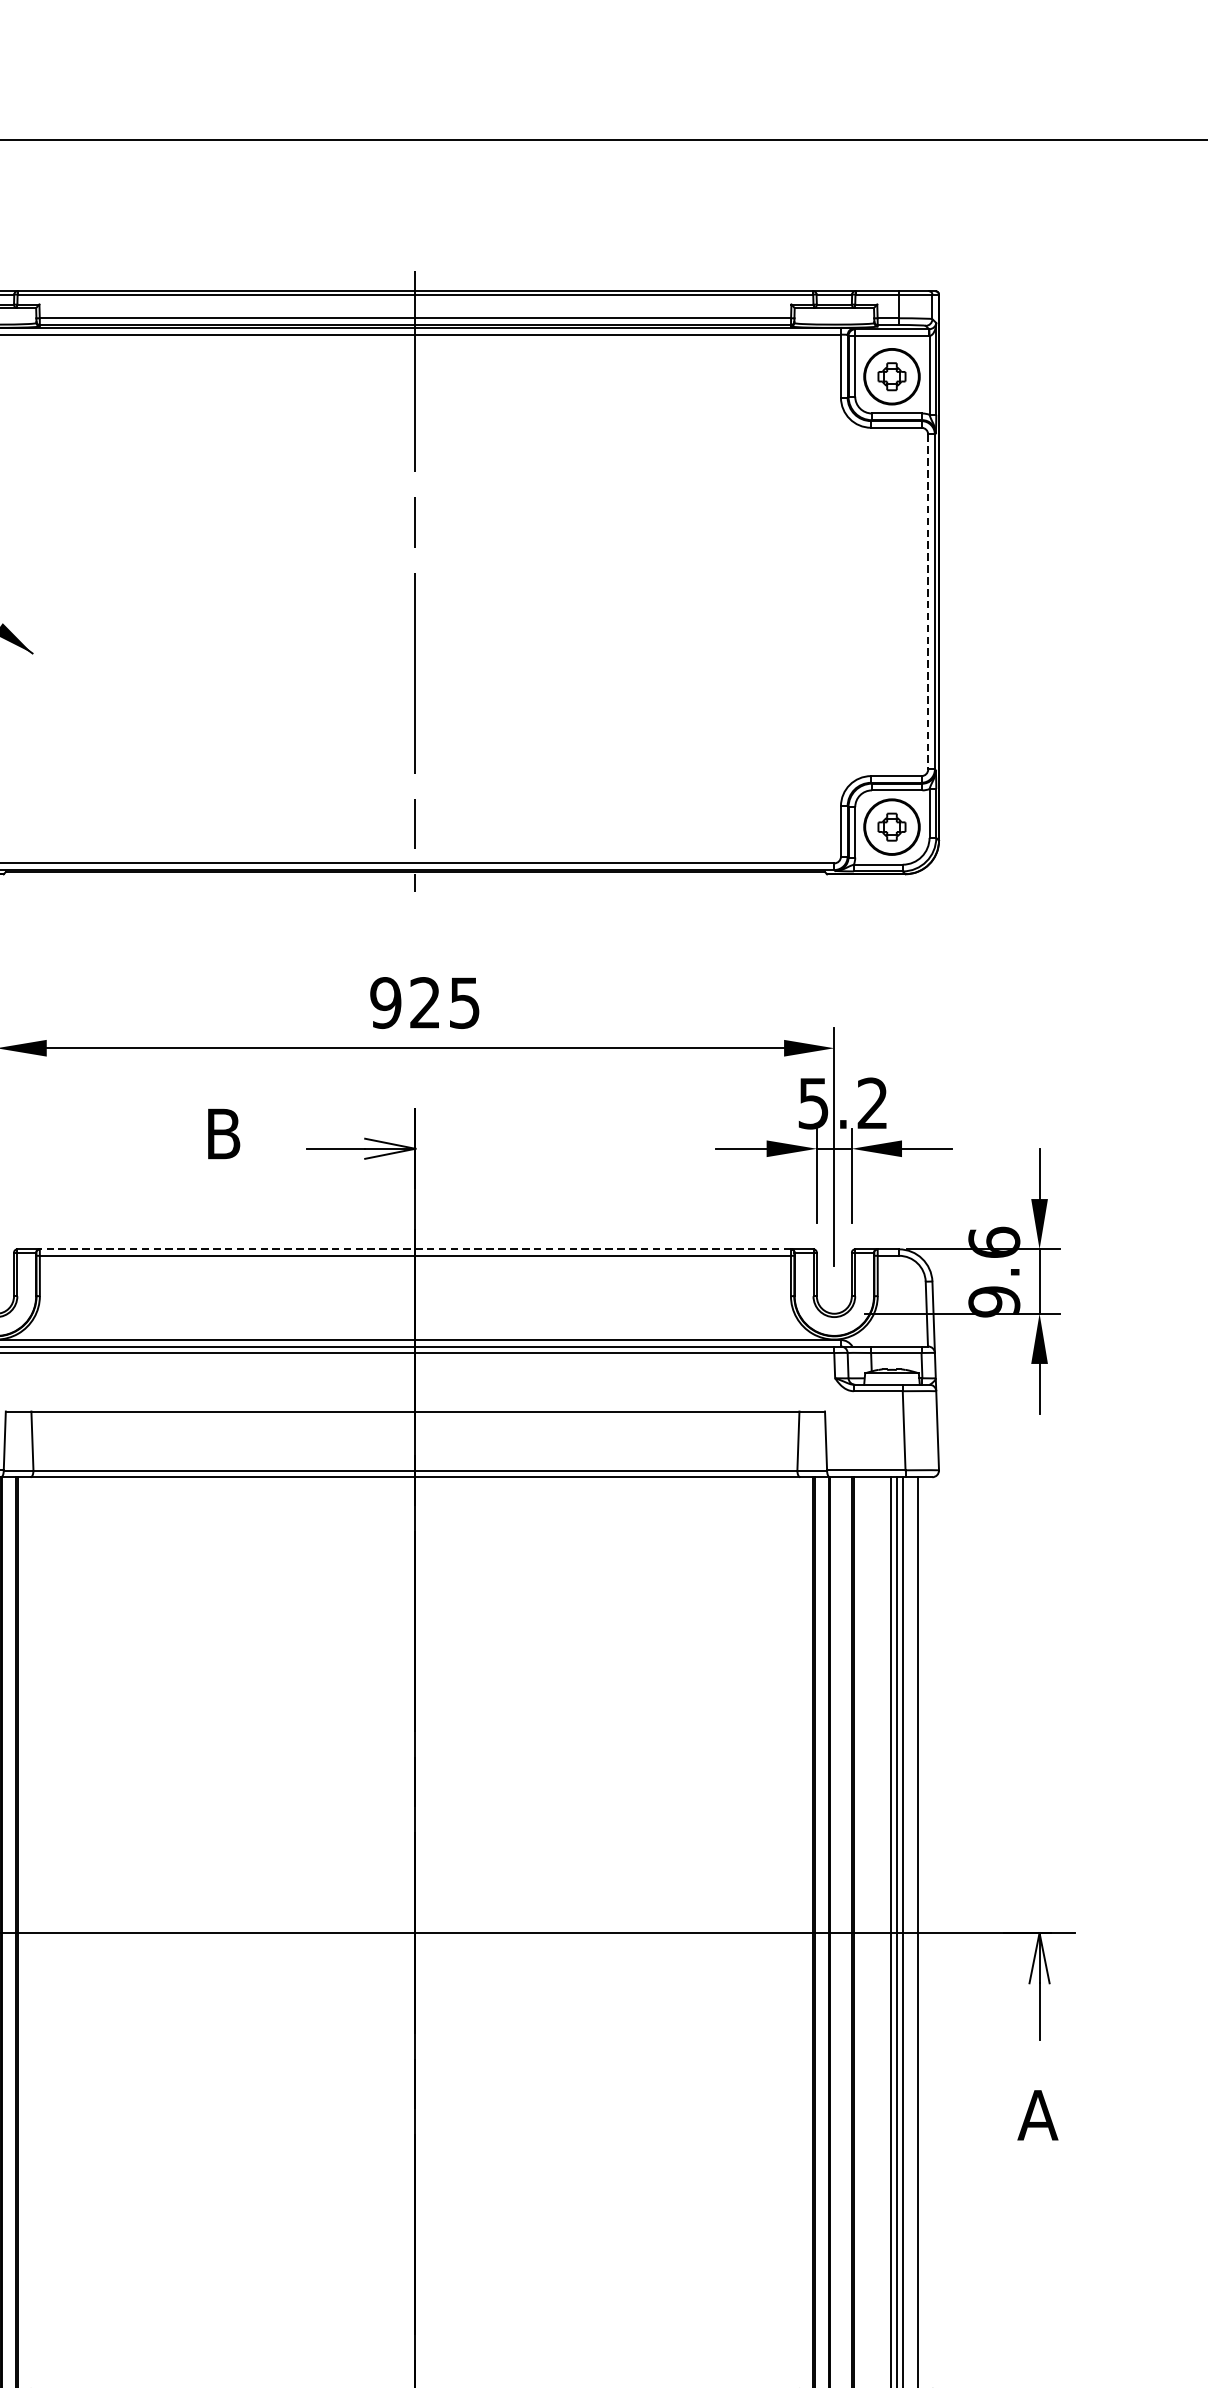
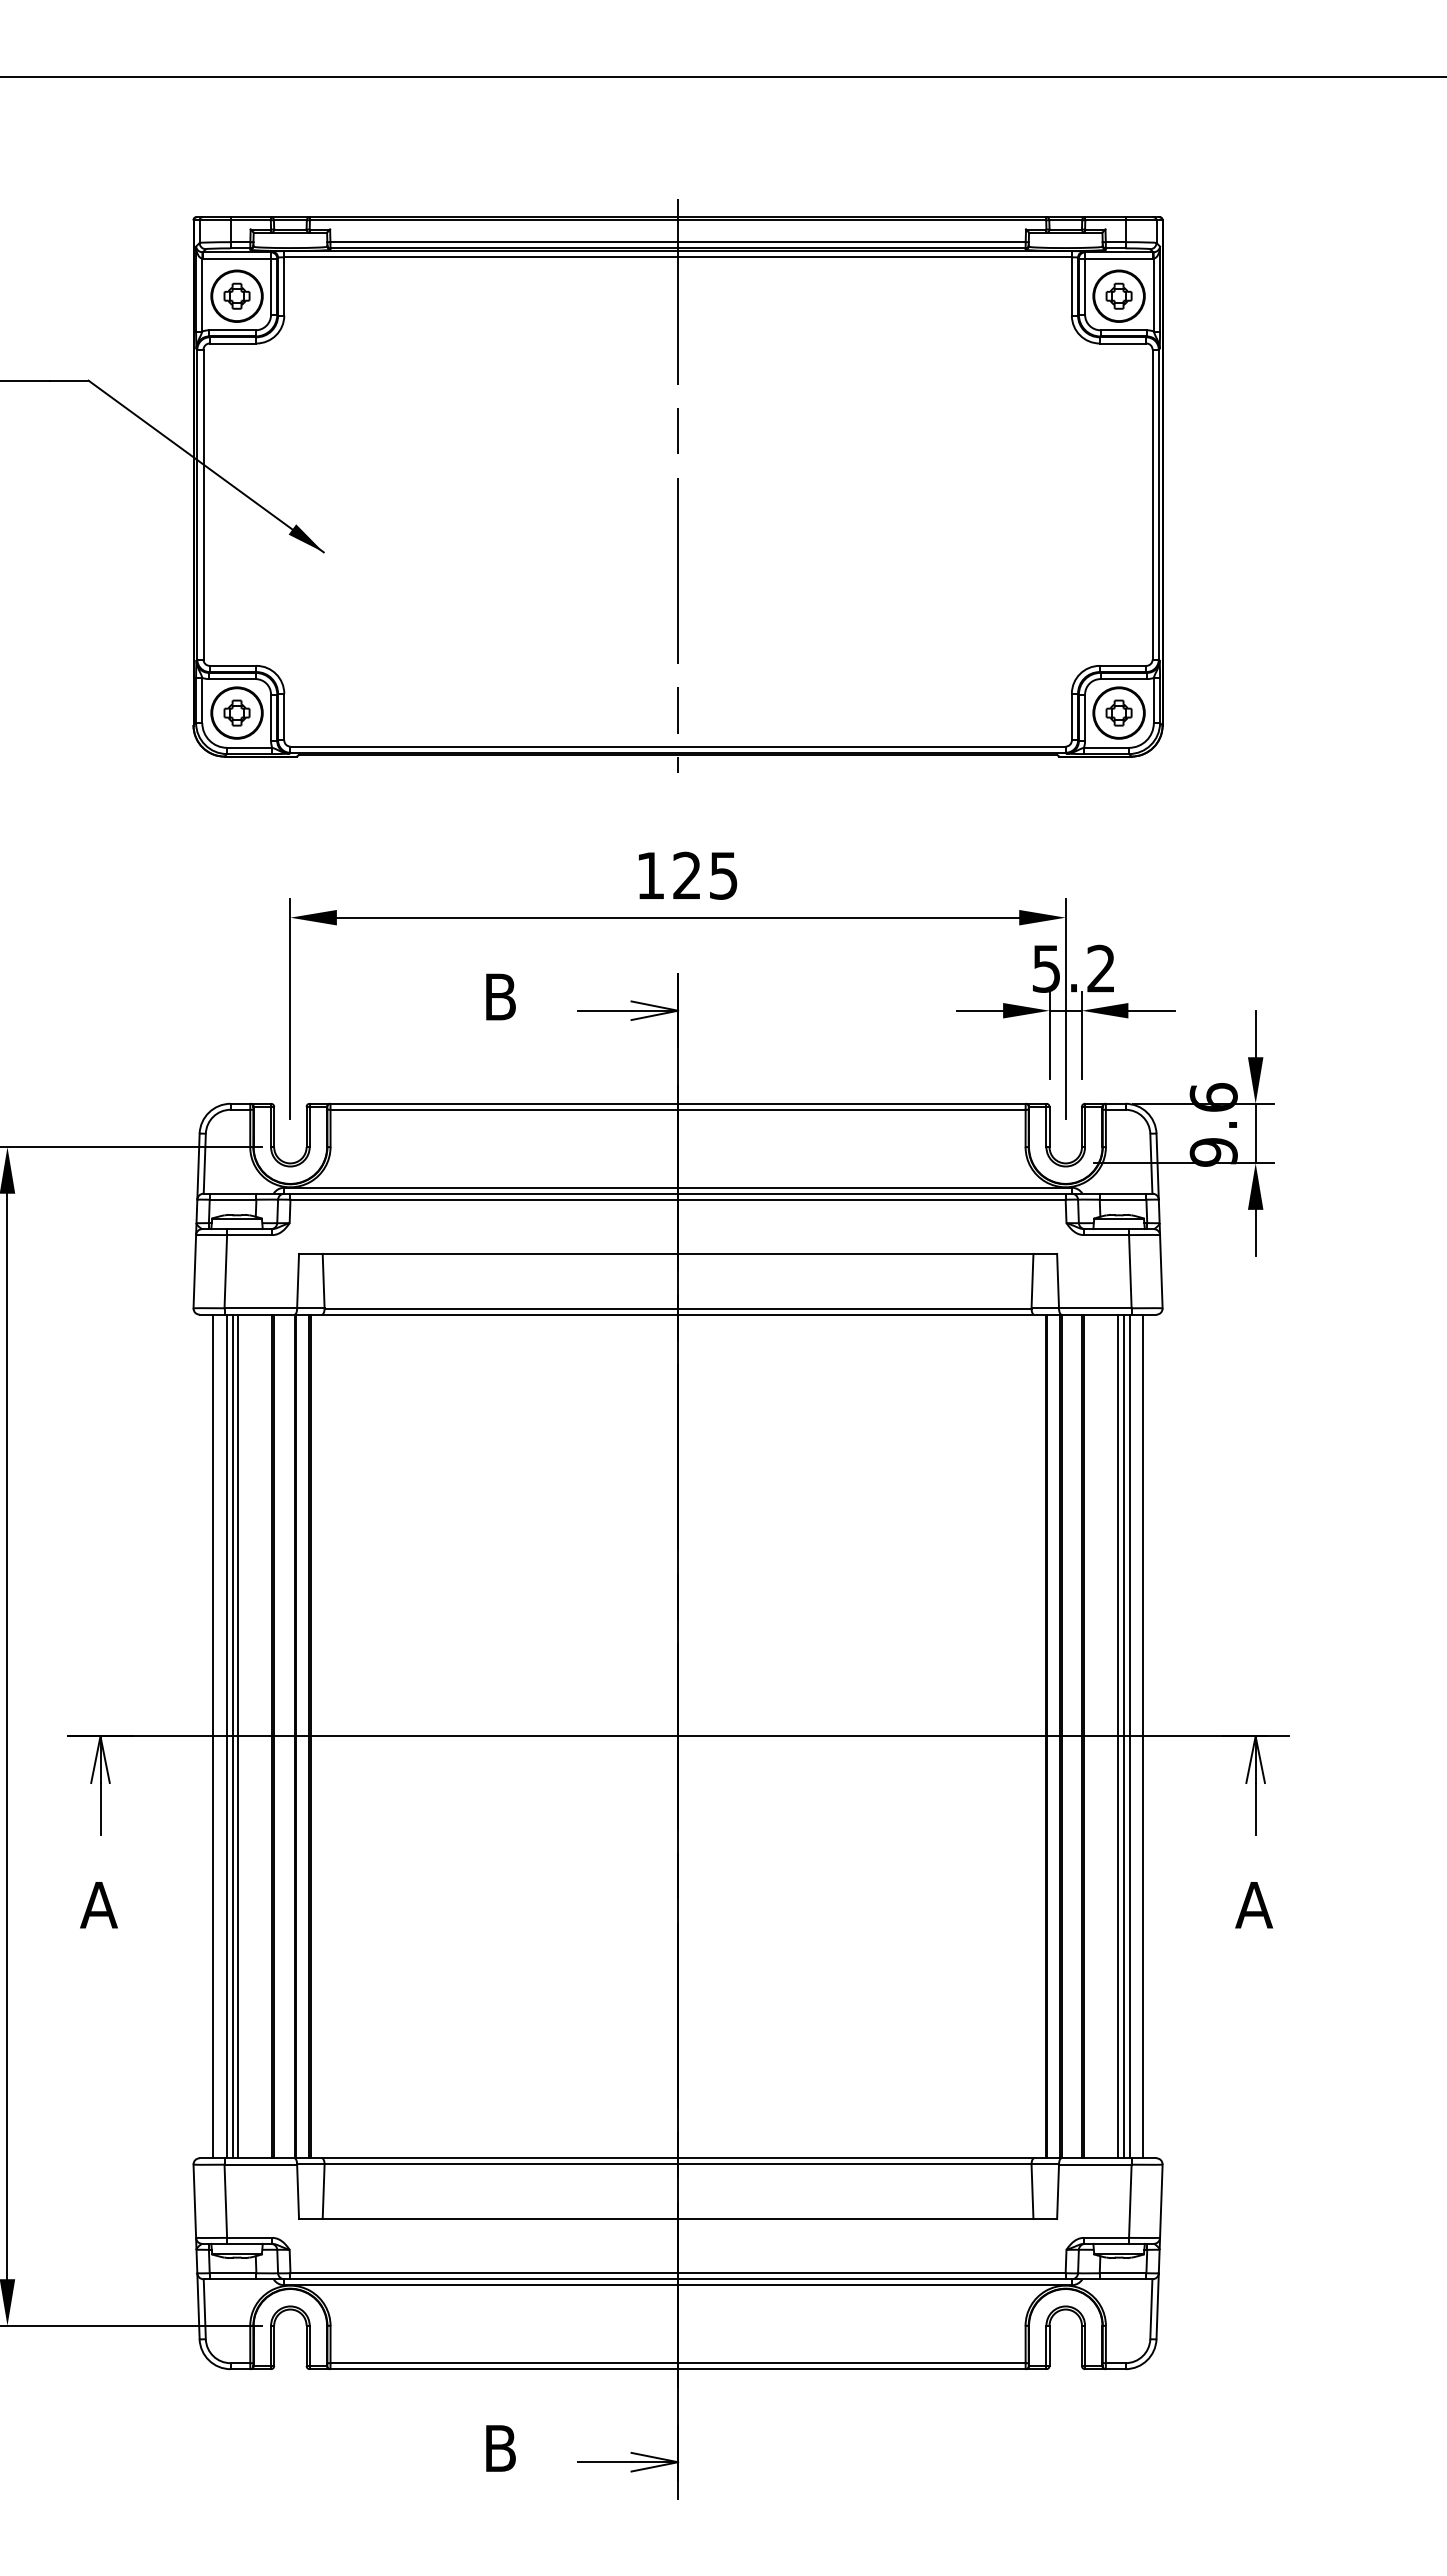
line: (928, 601) -> (1152, 504), dashed -> solid
text: (385, 1002) -> (650, 875), 925 -> 125
line: (415, 1249) -> (678, 1103), dashed -> solid

